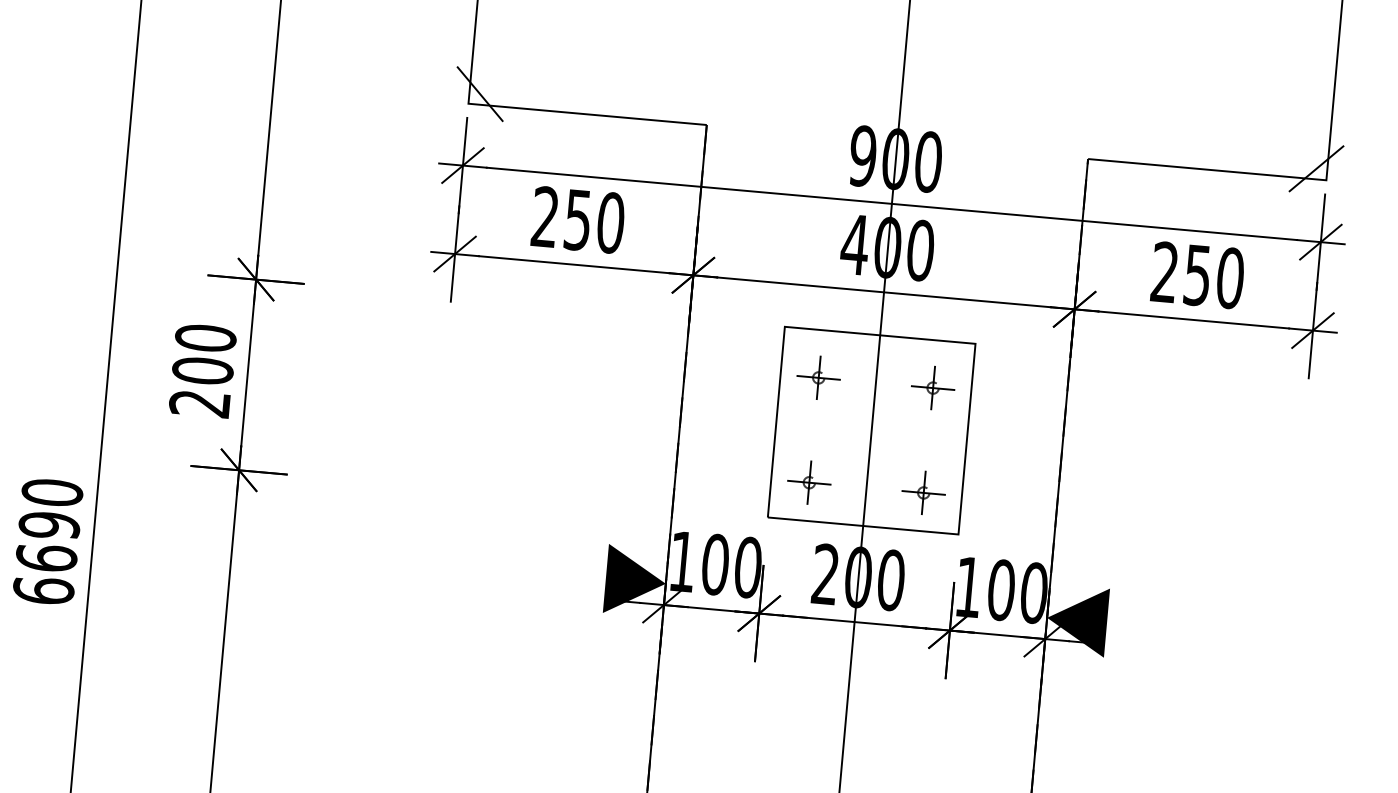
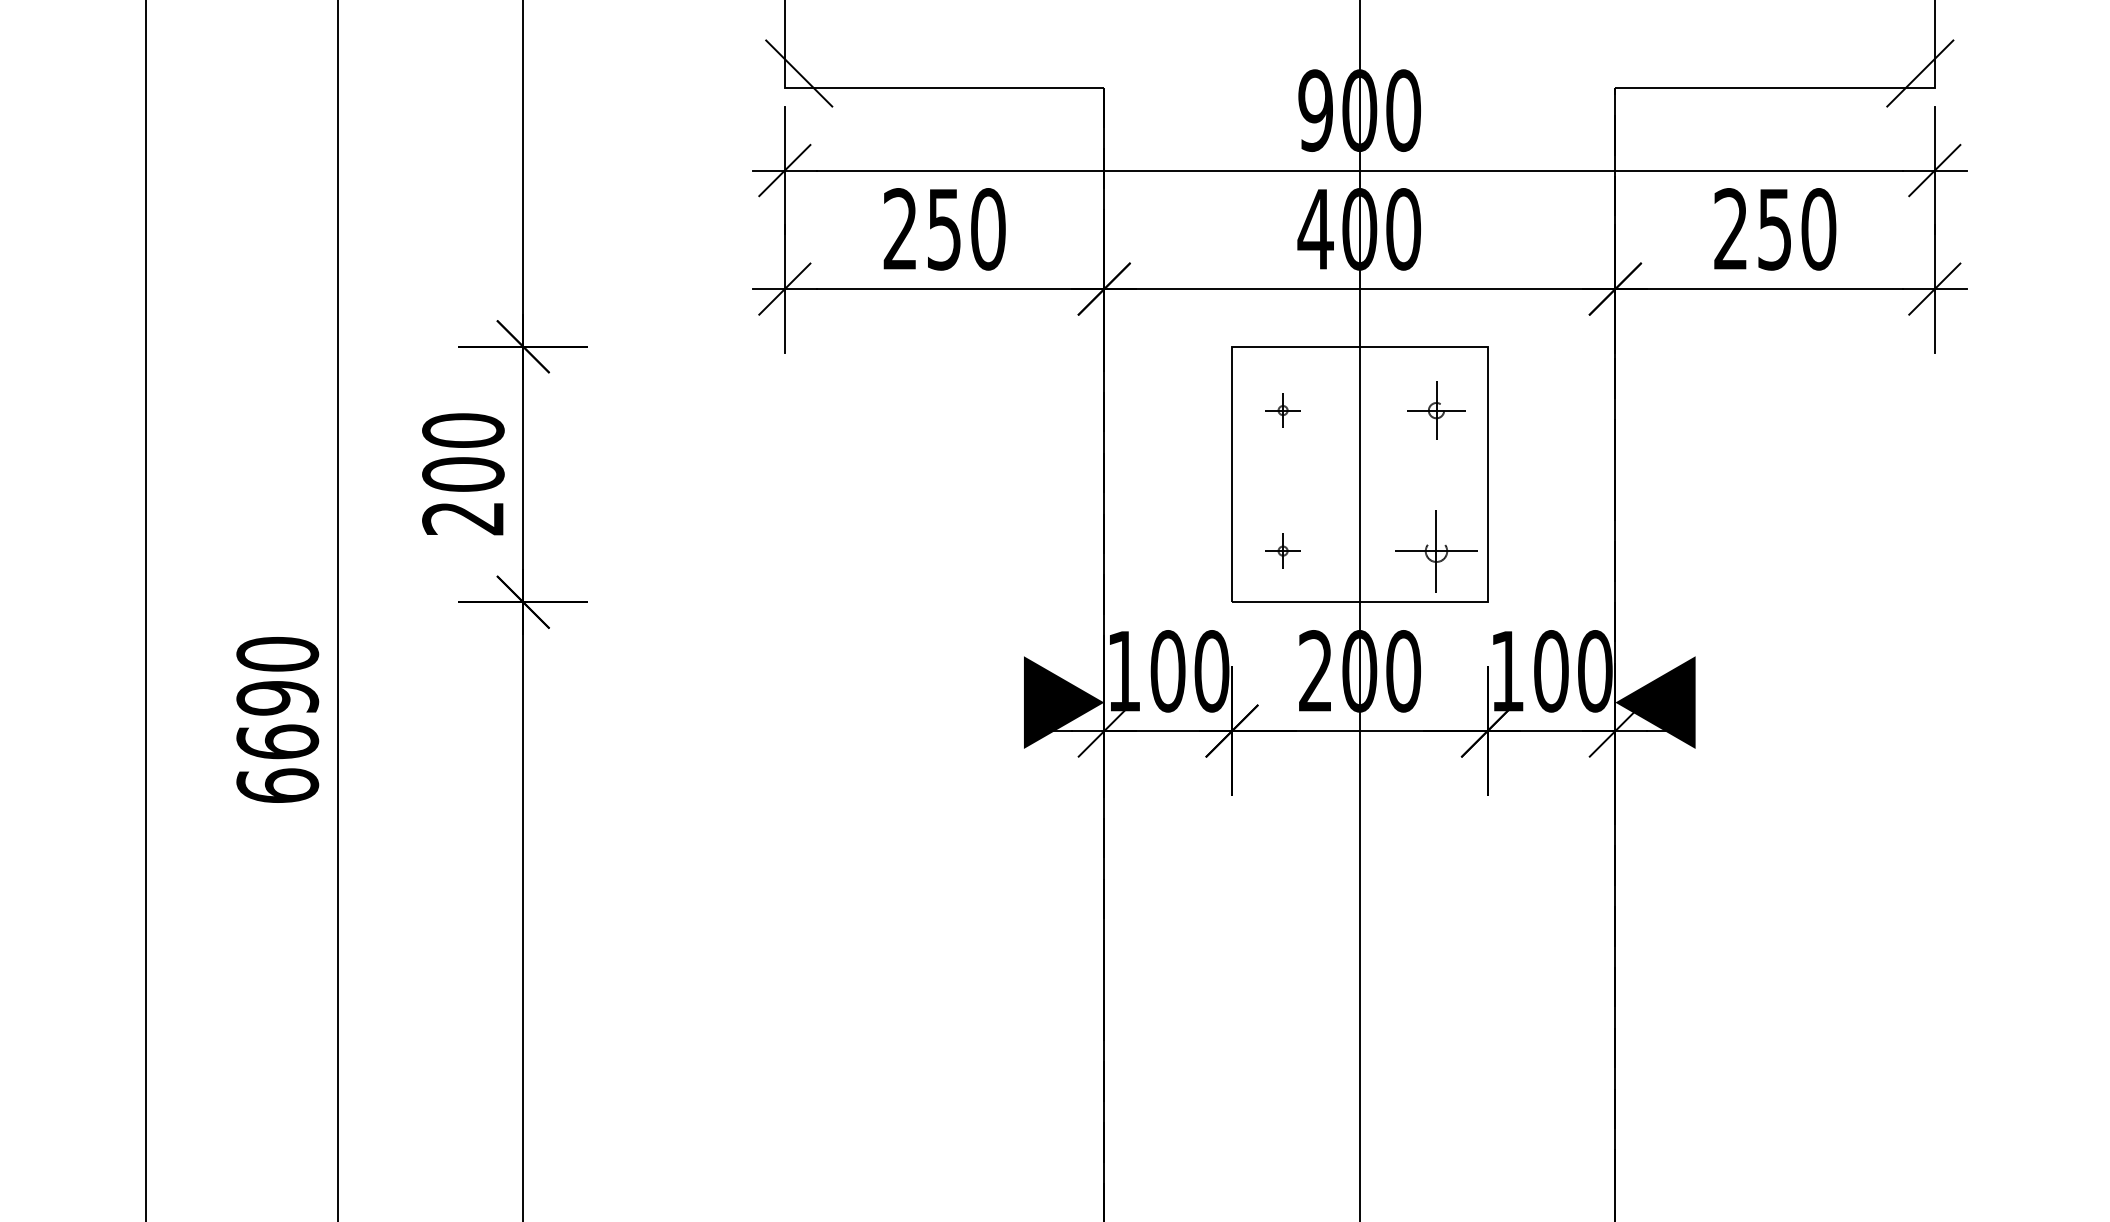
part: (818, 377) -> (1282, 410), size x0.6
part: (808, 482) -> (1282, 550), size x0.6
part: (923, 492) -> (1436, 550), size x1.4

